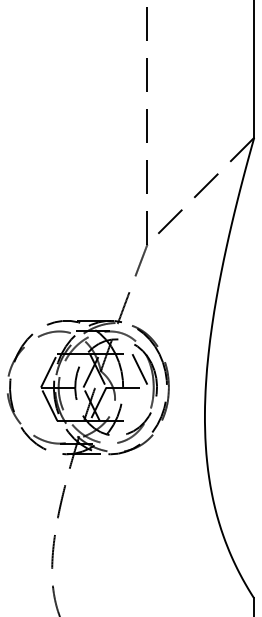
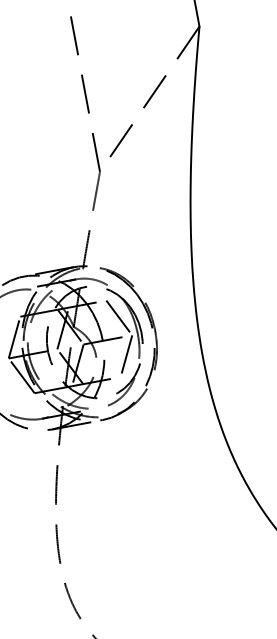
line: (140, 403) -> (126, 355), added

